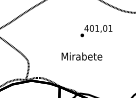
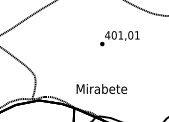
text: (81, 56) -> (101, 88), moved

